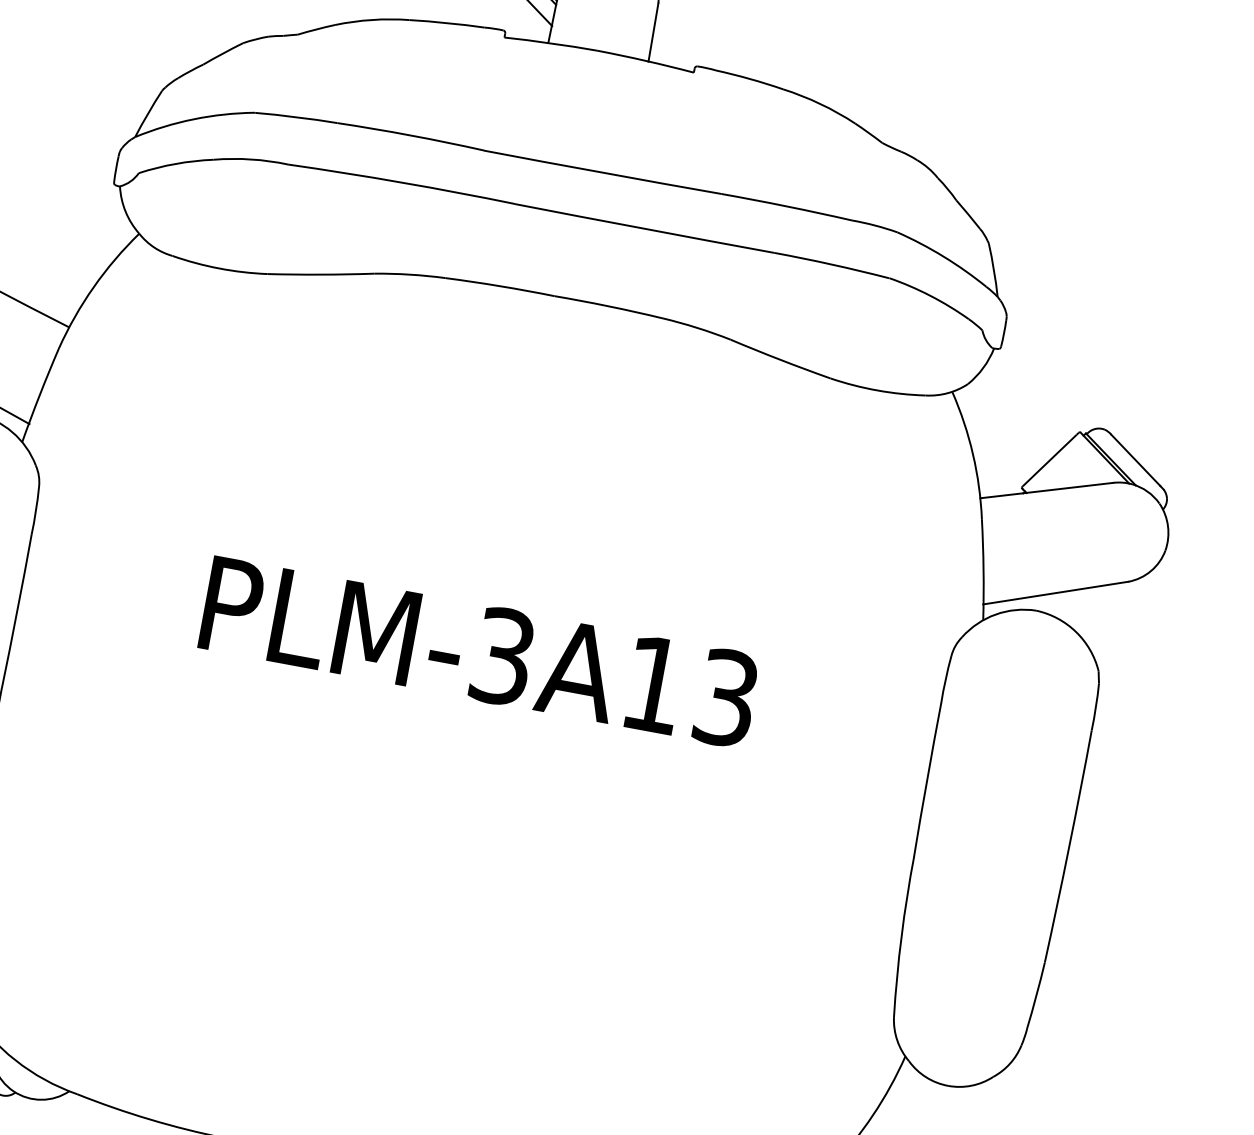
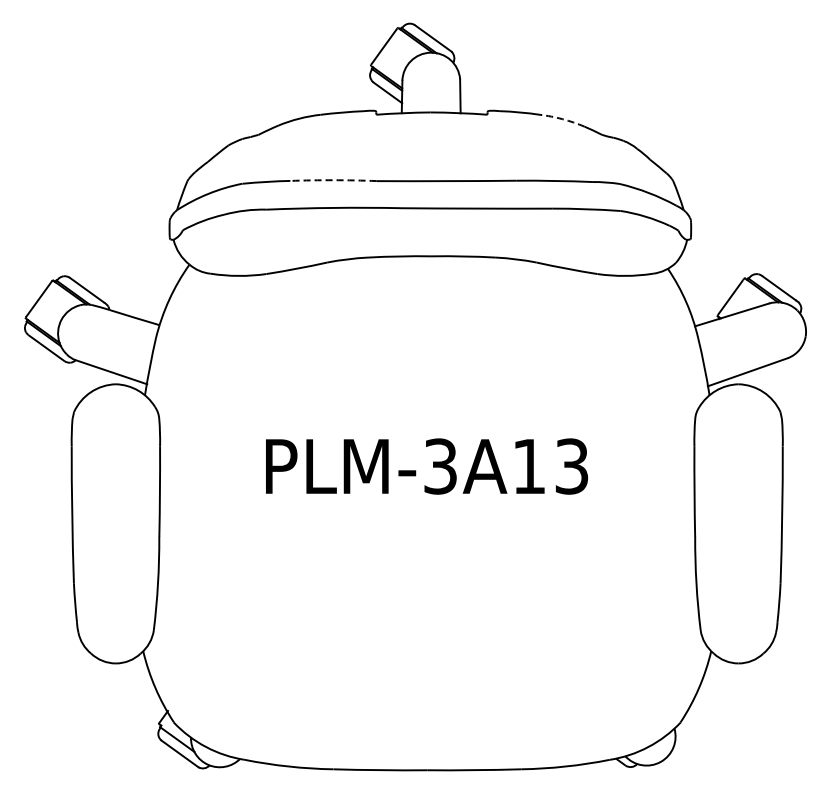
arc: (819, 104) -> (562, 119), solid -> dashed
arc: (410, 135) -> (333, 180), solid -> dashed

